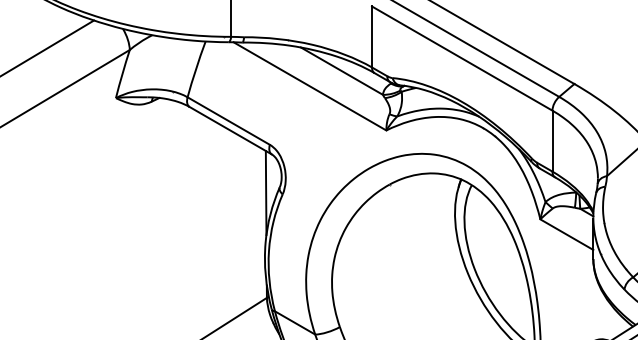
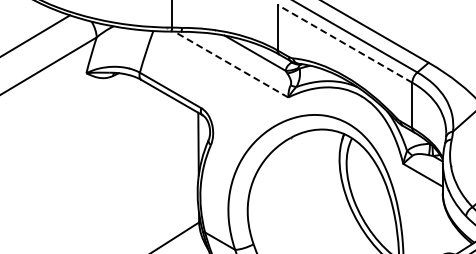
line: (461, 58) -> (344, 43), solid -> dashed
line: (310, 86) -> (231, 64), solid -> dashed

